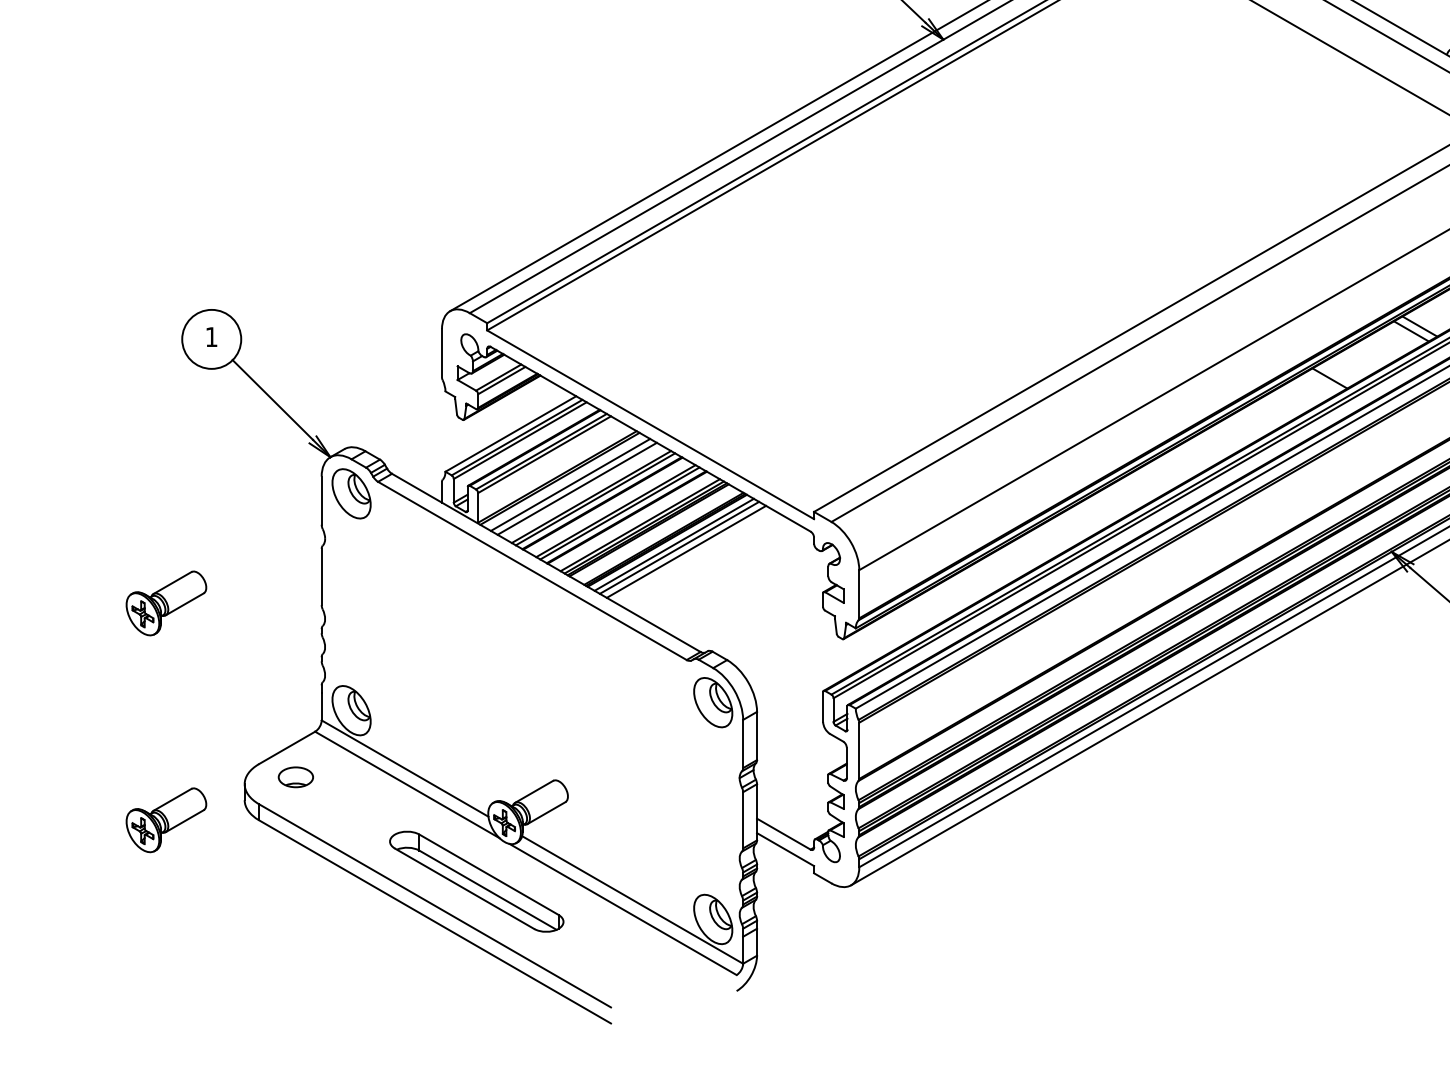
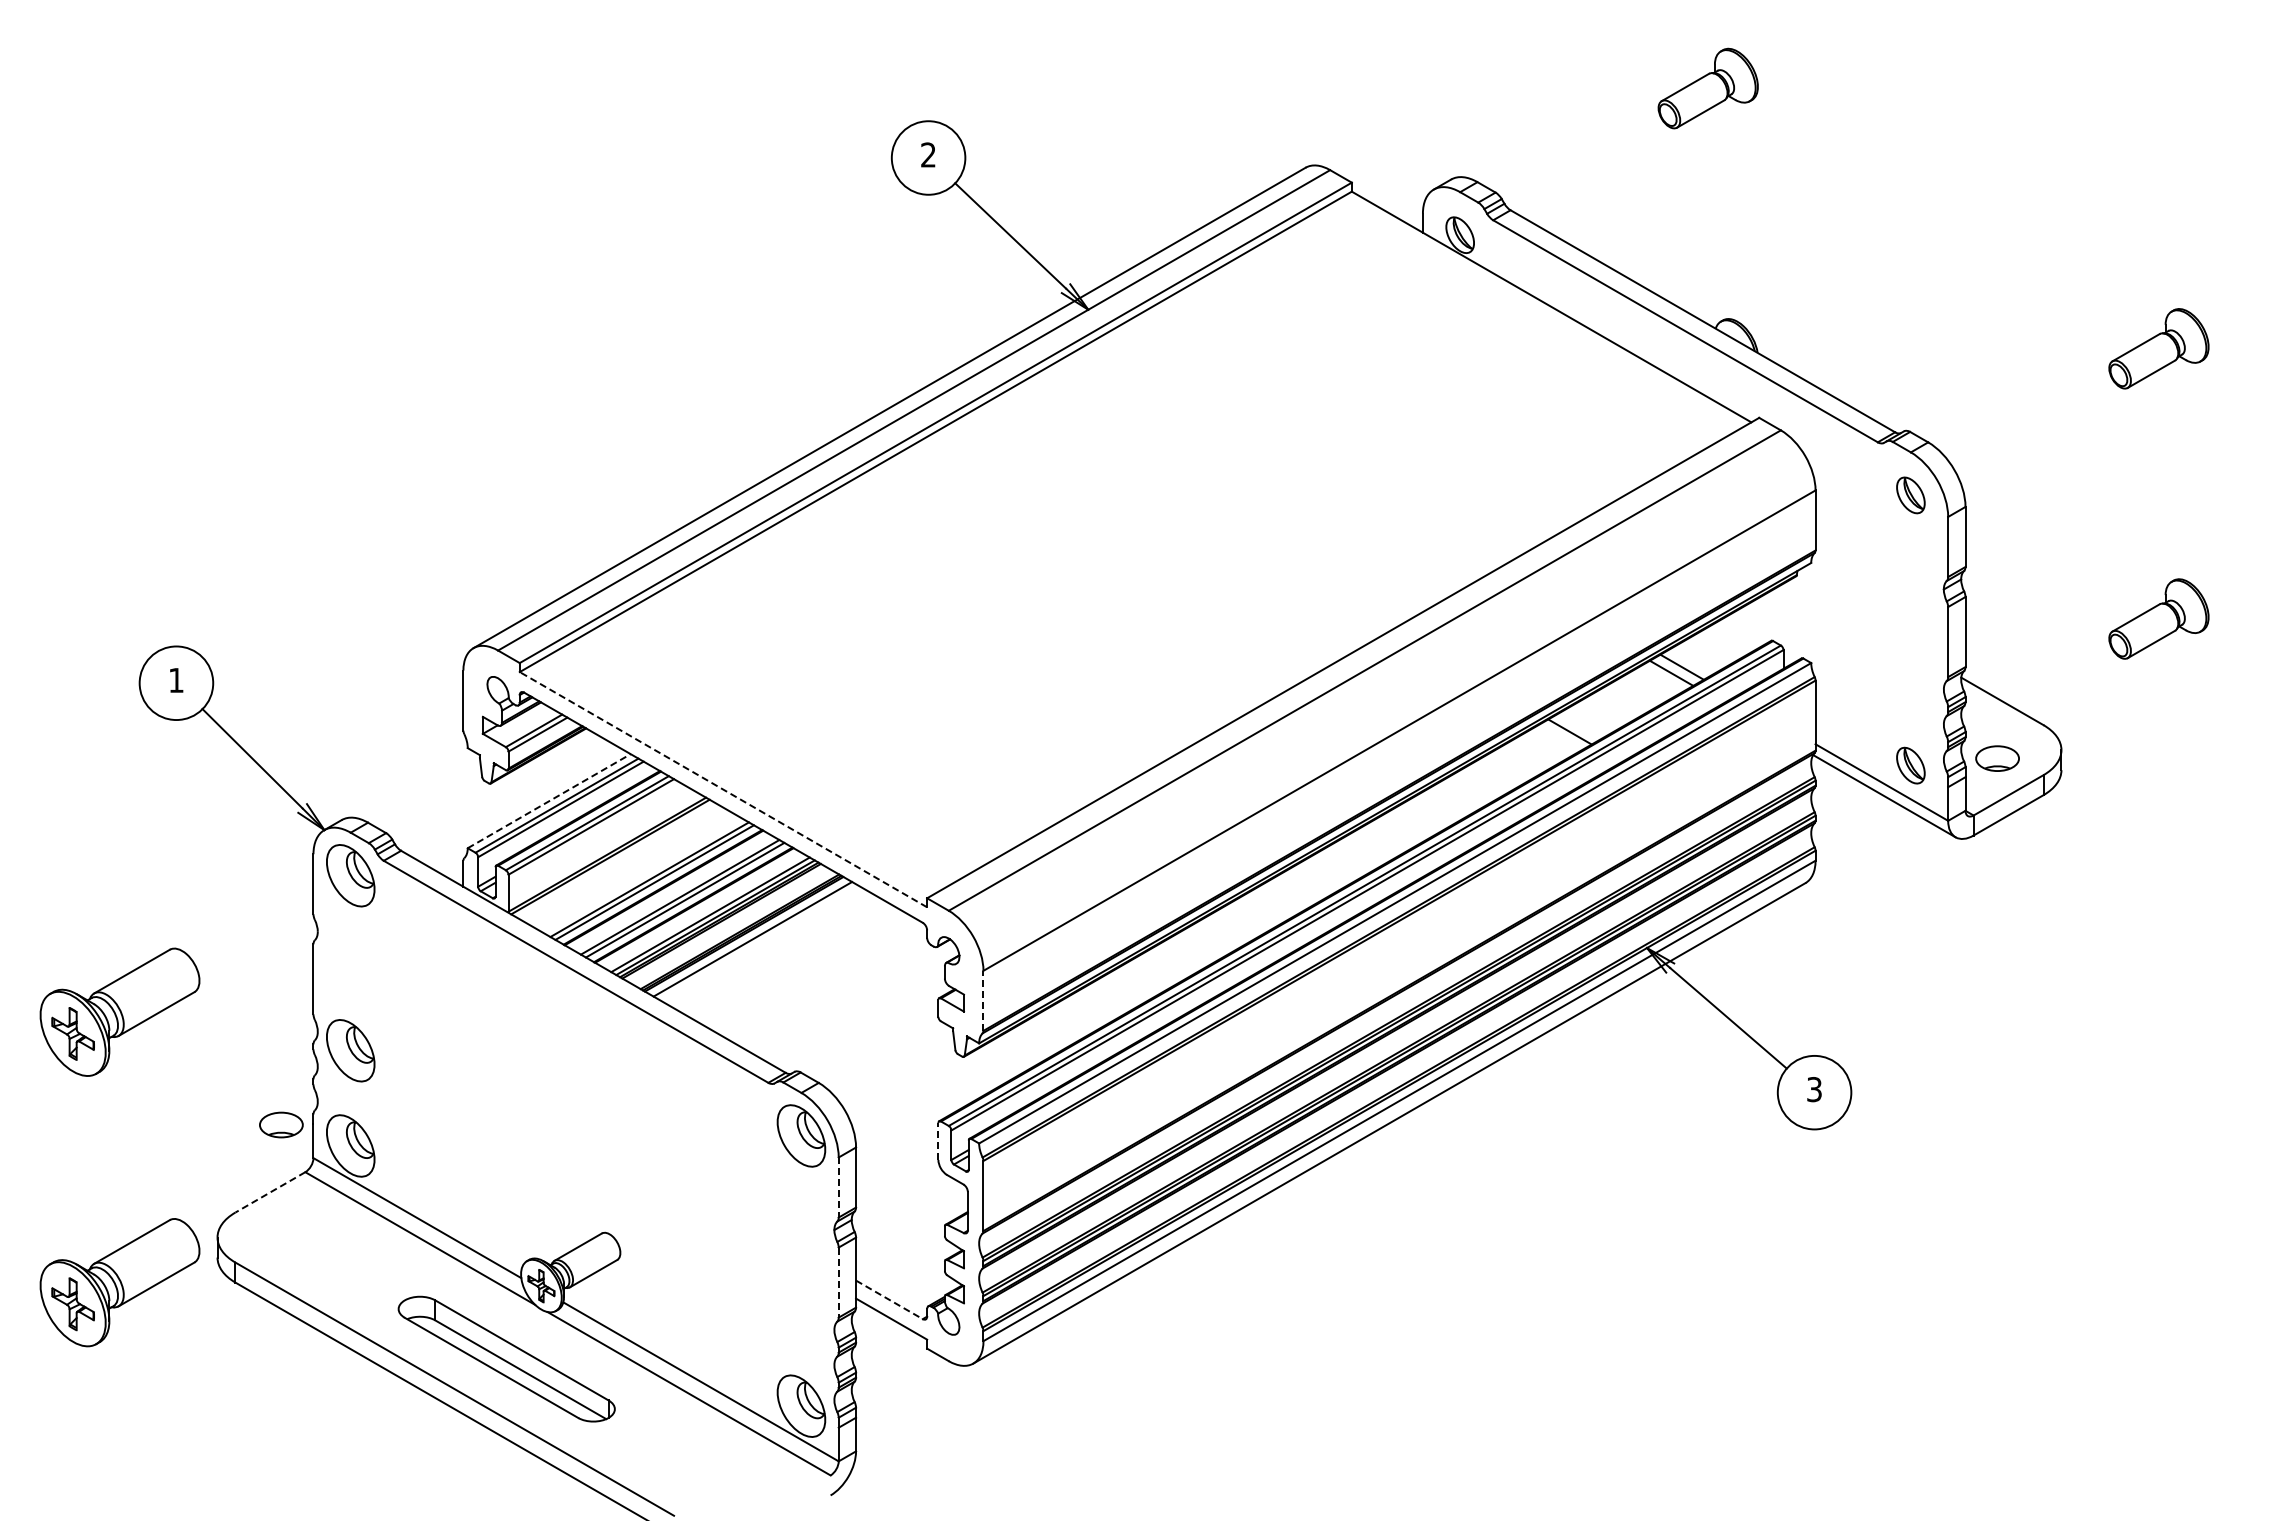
line: (650, 424) -> (723, 789), solid -> dashed
line: (511, 433) -> (549, 800), solid -> dashed
line: (570, 484) -> (623, 864), removed
line: (576, 488) -> (631, 869), removed
line: (679, 547) -> (759, 942), removed
line: (685, 551) -> (767, 947), removed
line: (859, 593) -> (983, 1000), solid -> dashed
part: (166, 603) -> (119, 1012), size x1.6
part: (351, 634) -> (350, 1050), added
line: (823, 707) -> (938, 1141), solid -> dashed
line: (742, 744) -> (838, 1188), solid -> dashed
line: (286, 748) -> (269, 1192), solid -> dashed
part: (296, 776) -> (281, 1124), moved
part: (166, 820) -> (119, 1282), size x1.6
line: (742, 821) -> (838, 1283), solid -> dashed
line: (783, 833) -> (889, 1299), solid -> dashed

